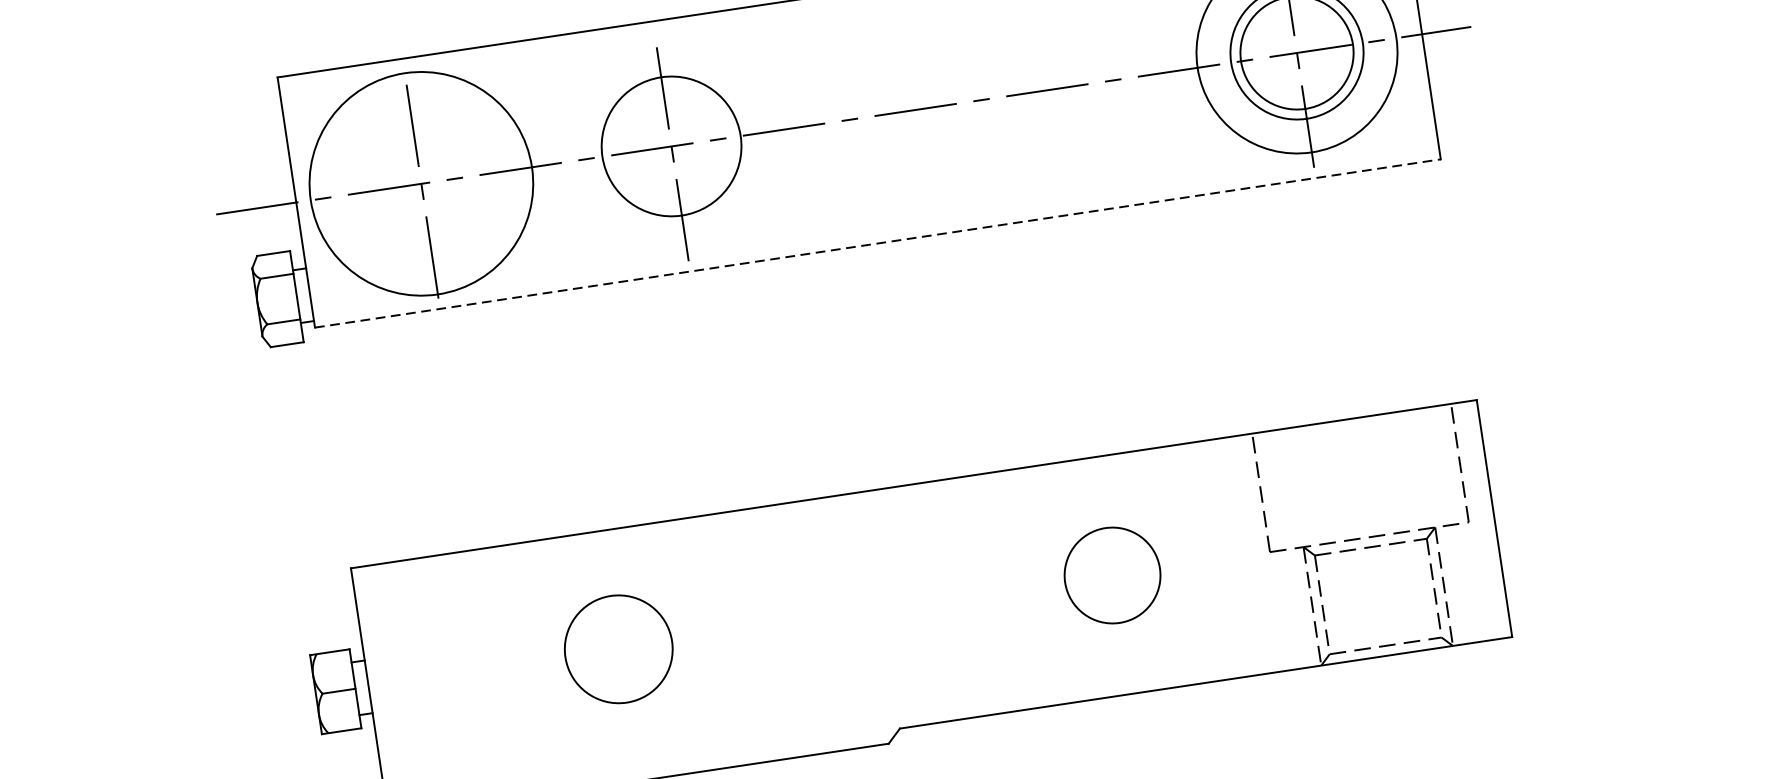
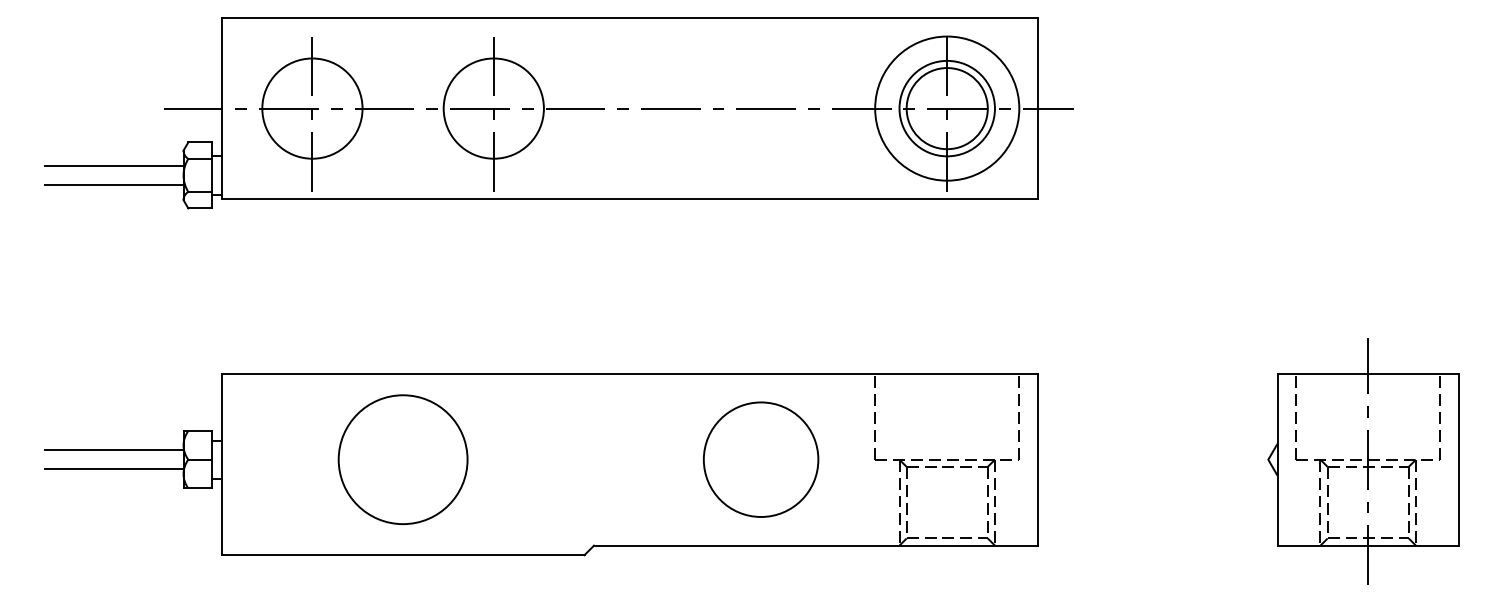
circle: (421, 183) -> (312, 108), size x0.62
line: (878, 243) -> (630, 199), dashed -> solid
line: (160, 303) -> (114, 165), added
line: (163, 329) -> (114, 184), added
circle: (1111, 575) -> (760, 459), size x1.67
circle: (617, 649) -> (402, 459), size x1.67
line: (218, 696) -> (114, 450), added
line: (222, 722) -> (114, 469), added

